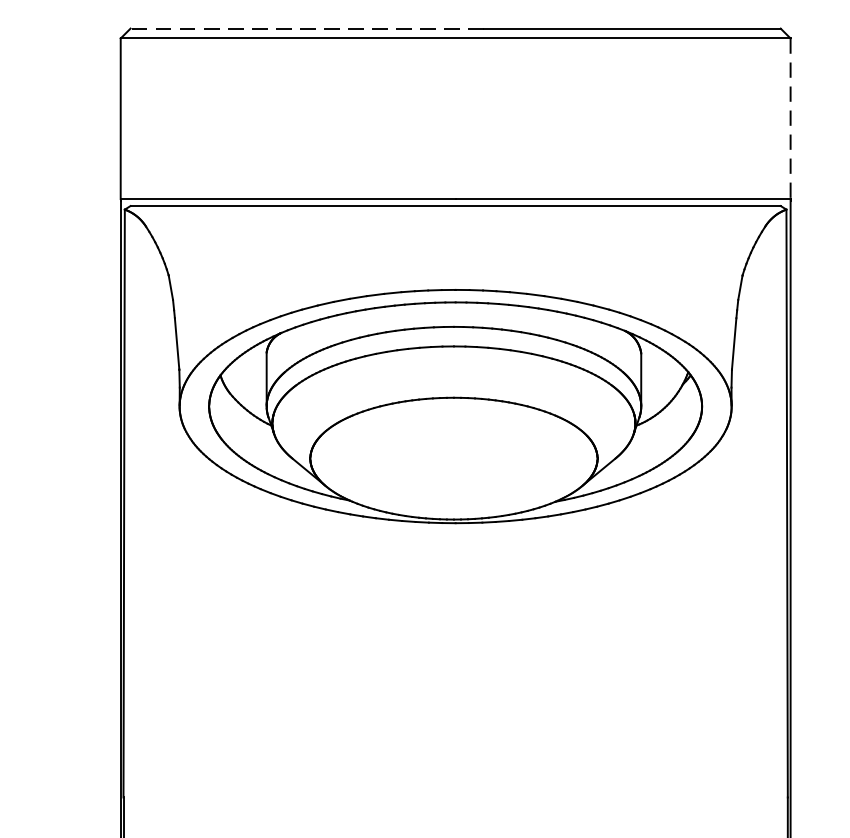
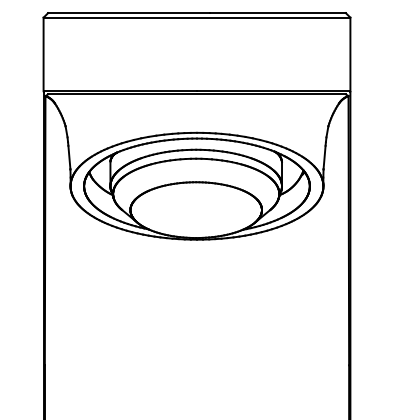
line: (306, 29) -> (128, 13), dashed -> solid
line: (790, 118) -> (350, 54), dashed -> solid

